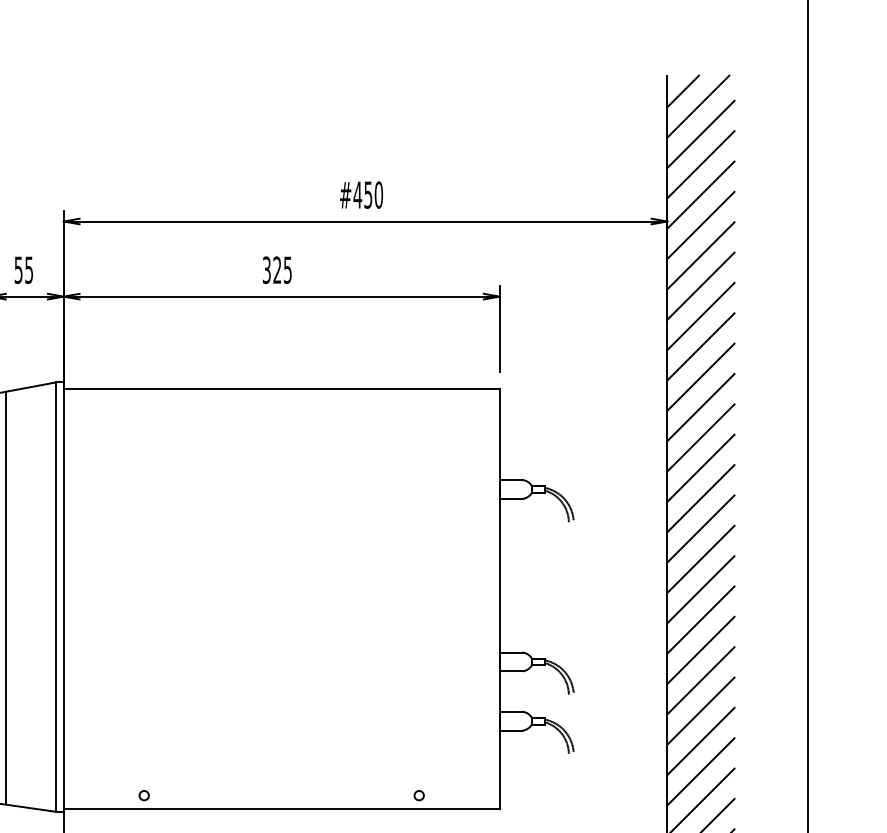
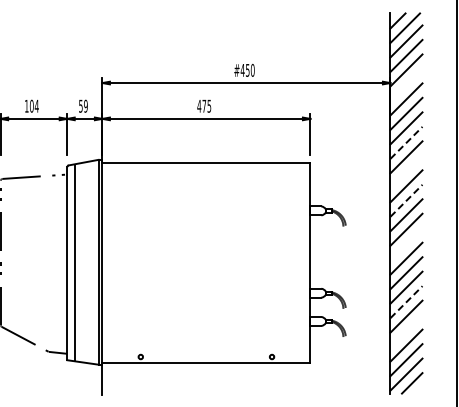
line: (700, 224) -> (406, 84), removed
text: (28, 268) -> (85, 105), 55 -> 59
text: (271, 268) -> (201, 105), 325 -> 475
line: (700, 346) -> (406, 142), solid -> dashed
line: (700, 406) -> (406, 171), removed
line: (700, 467) -> (406, 200), solid -> dashed
line: (700, 559) -> (406, 244), removed
line: (700, 681) -> (406, 302), solid -> dashed
line: (700, 742) -> (406, 331), removed

